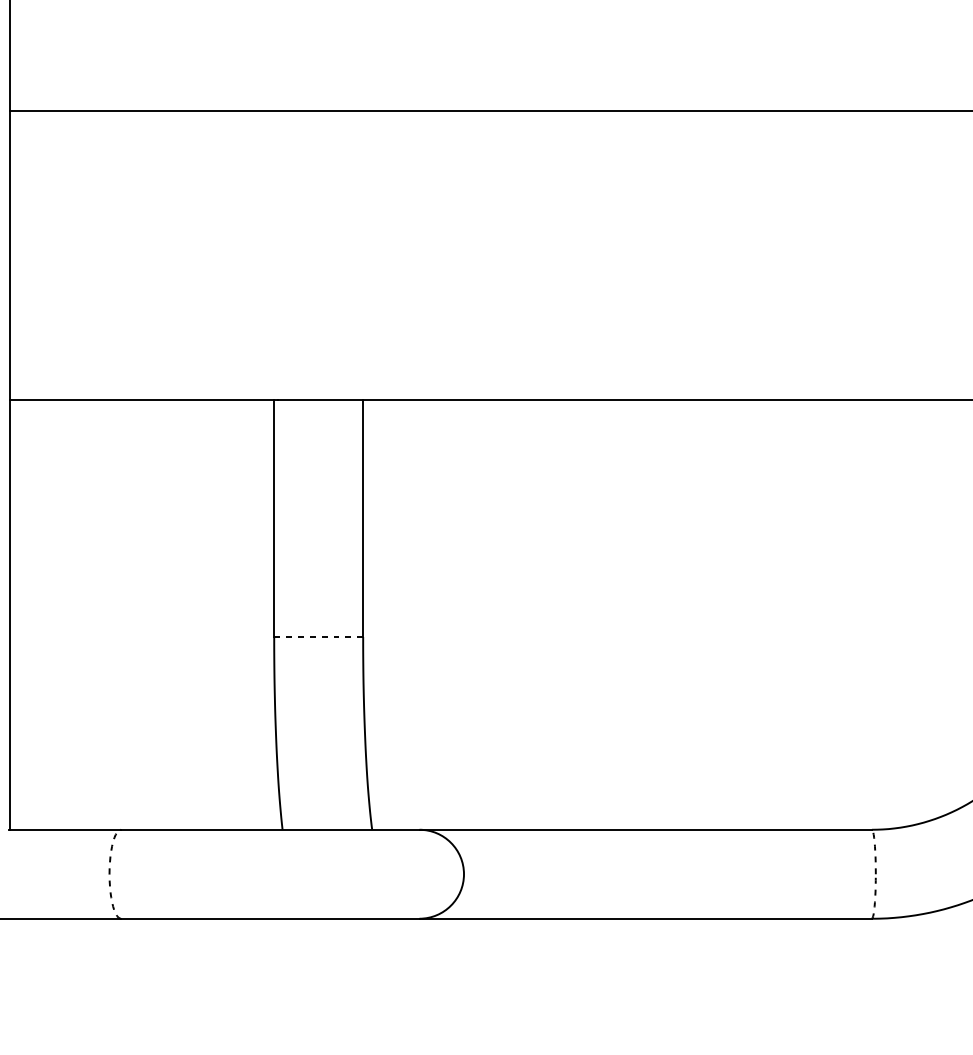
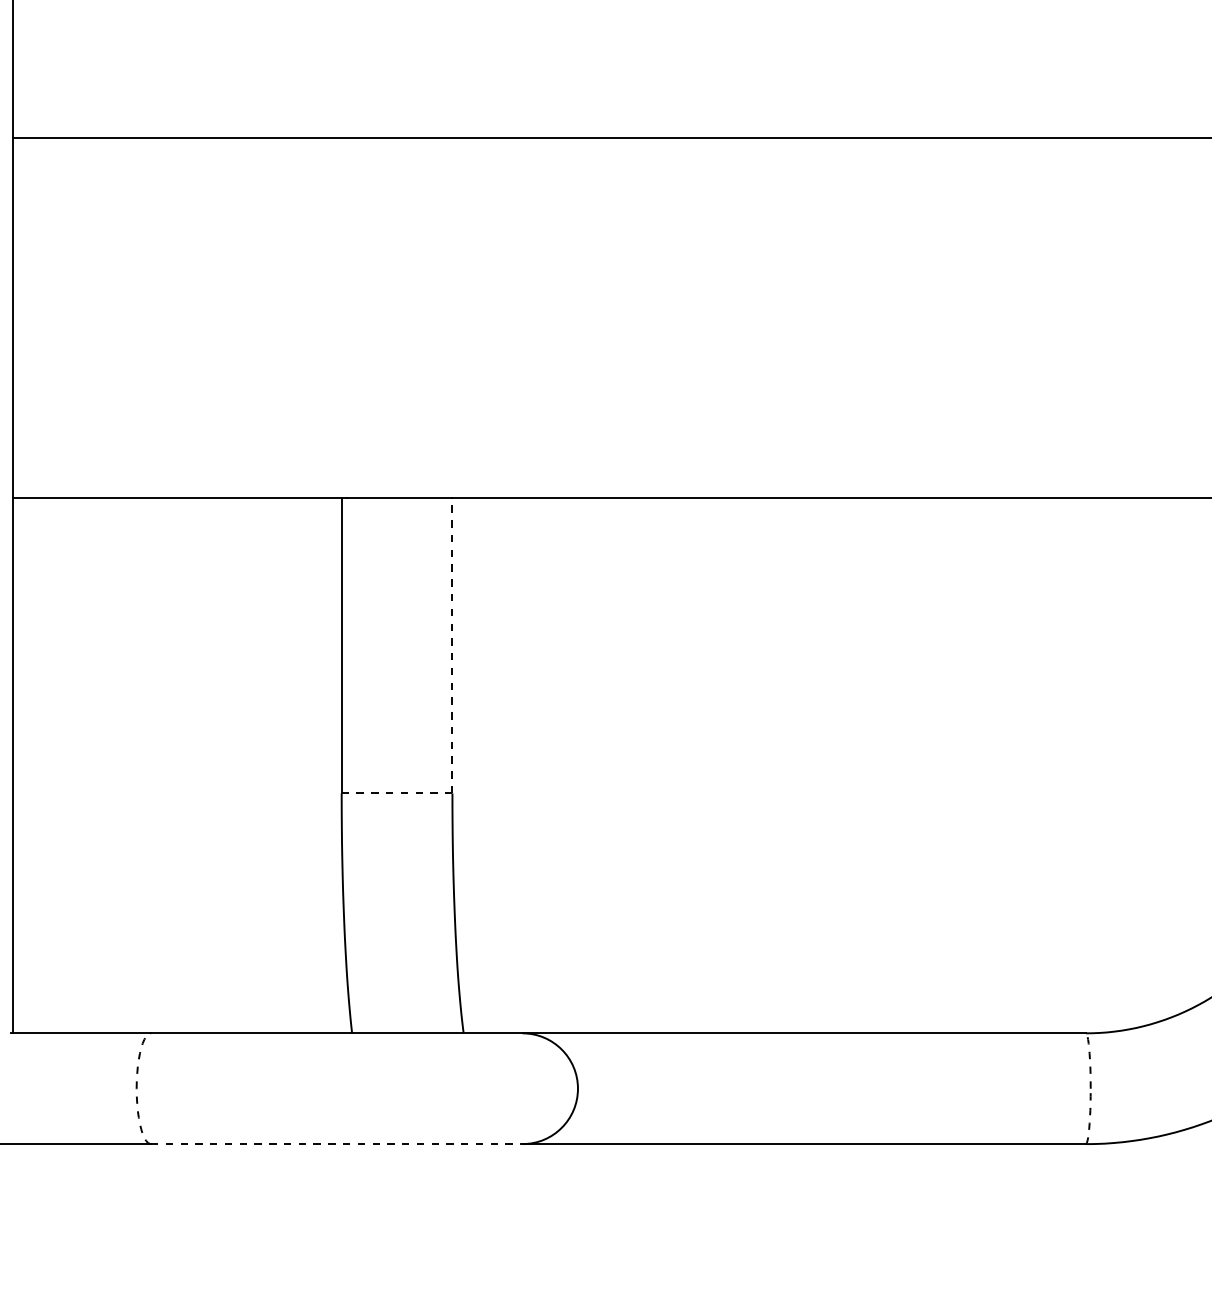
line: (363, 518) -> (452, 645), solid -> dashed
line: (270, 919) -> (336, 1144), solid -> dashed

